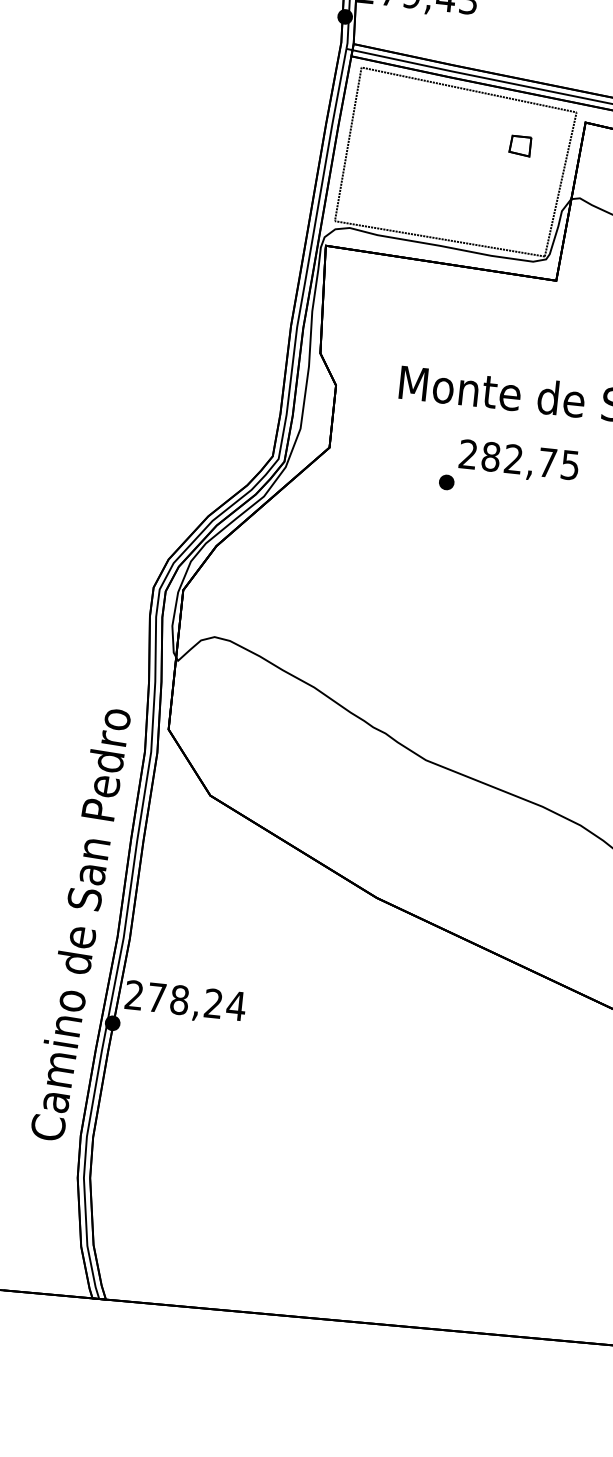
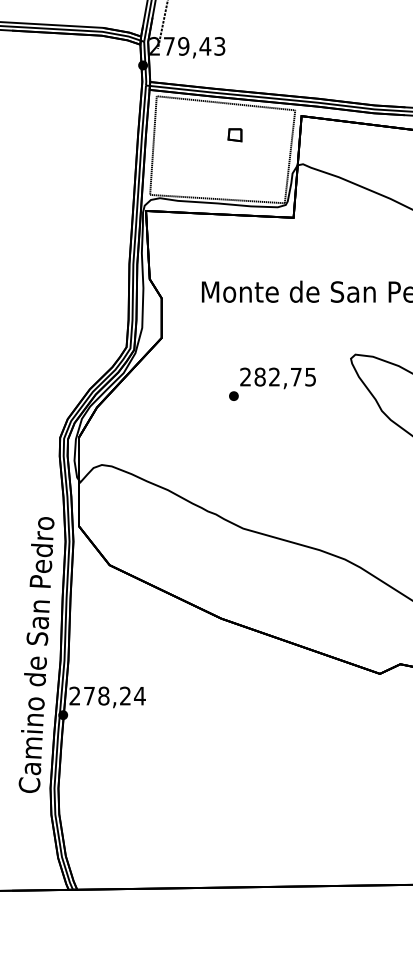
part: (519, 146) -> (234, 135), moved
text: (509, 468) -> (272, 383), moved

